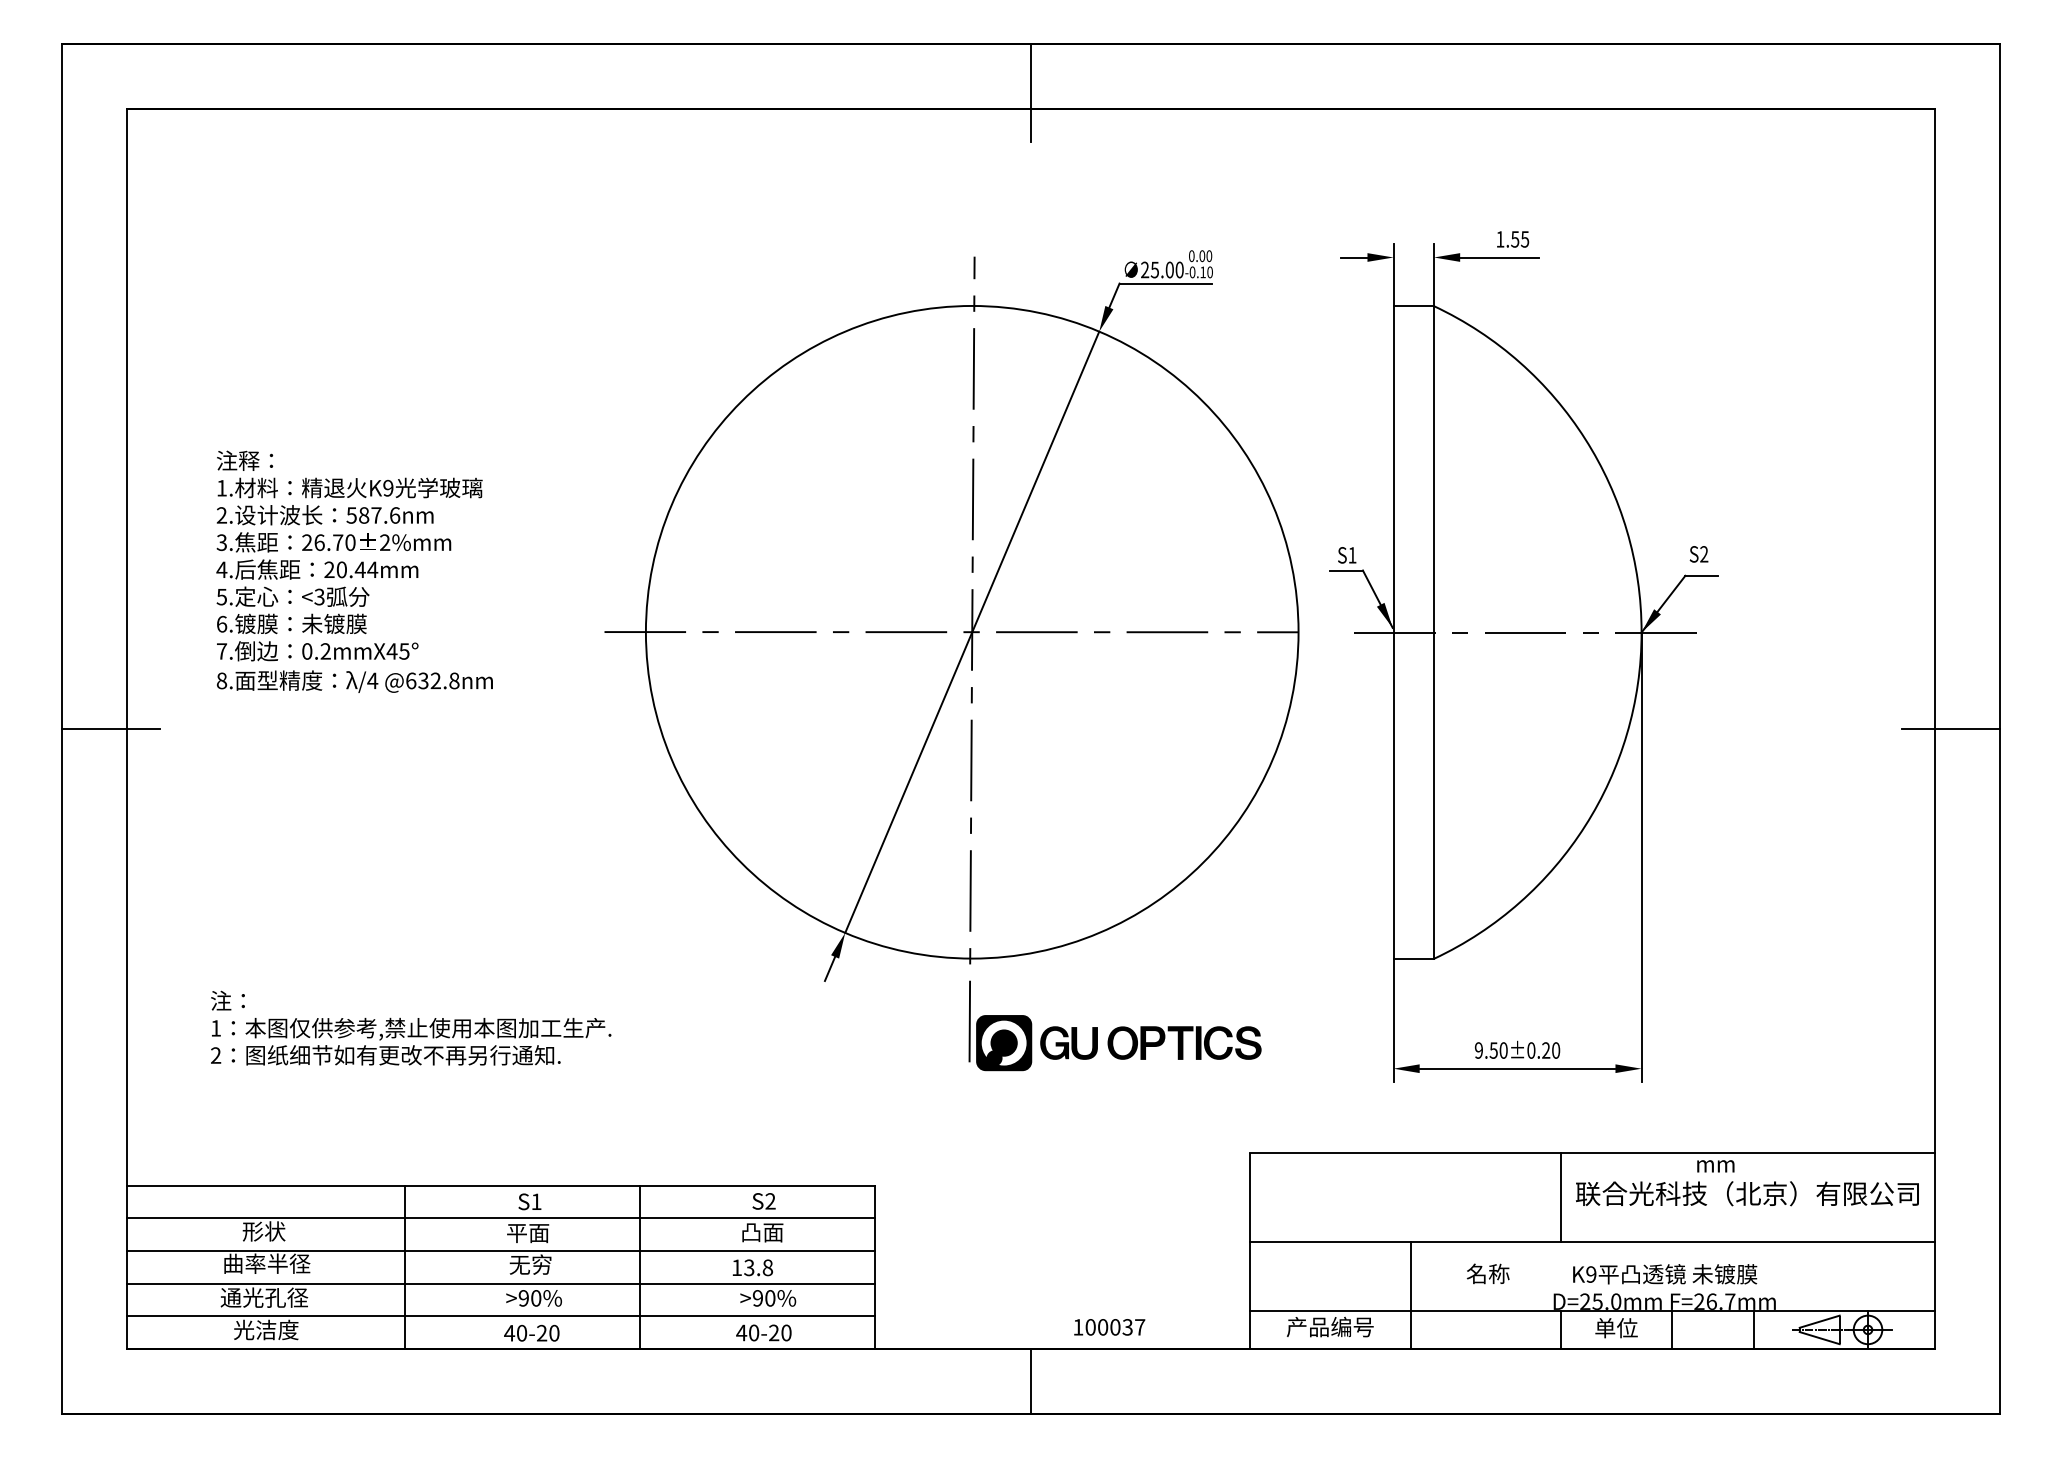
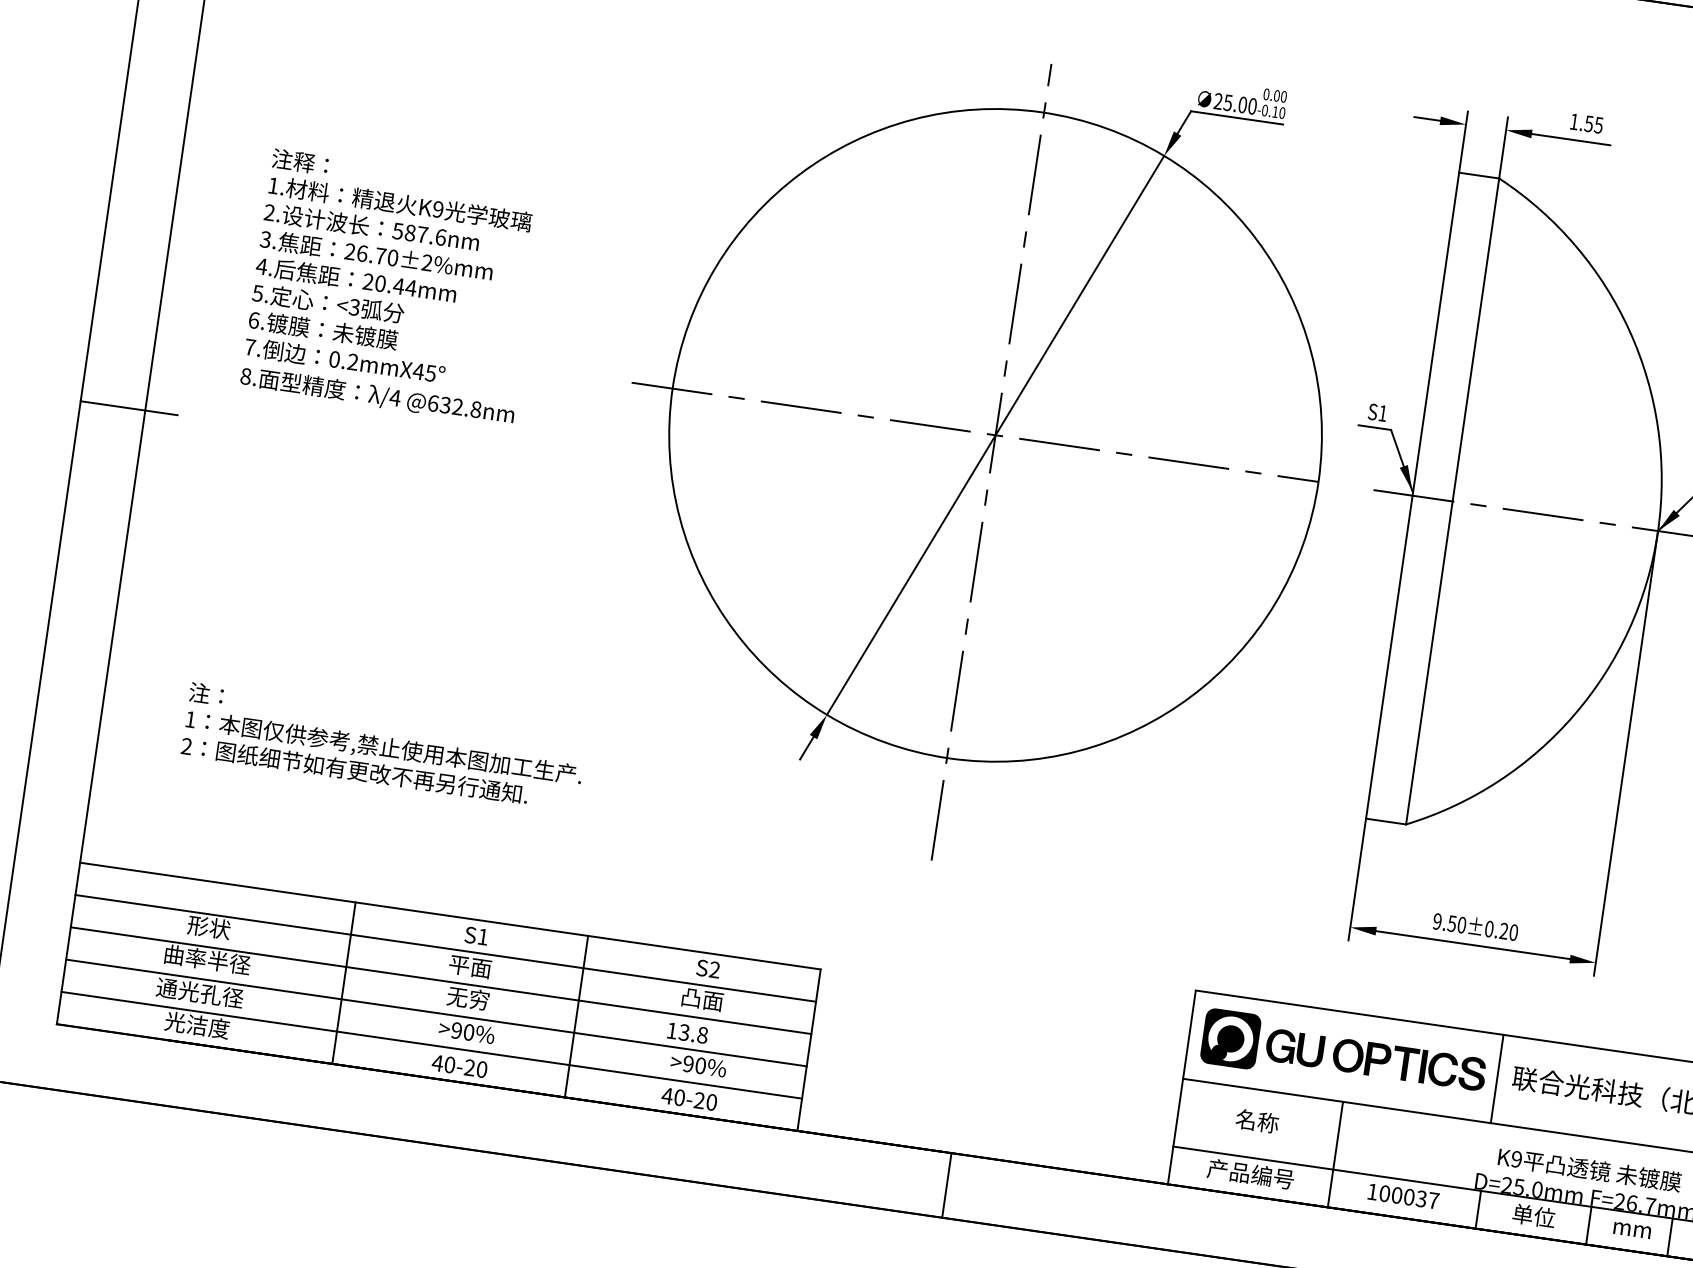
part: (1118, 1043) -> (1343, 1055), moved
text: (1715, 1166) -> (1631, 1230), moved
text: (1487, 1273) -> (1256, 1120), moved
text: (1109, 1327) -> (1403, 1196), moved

